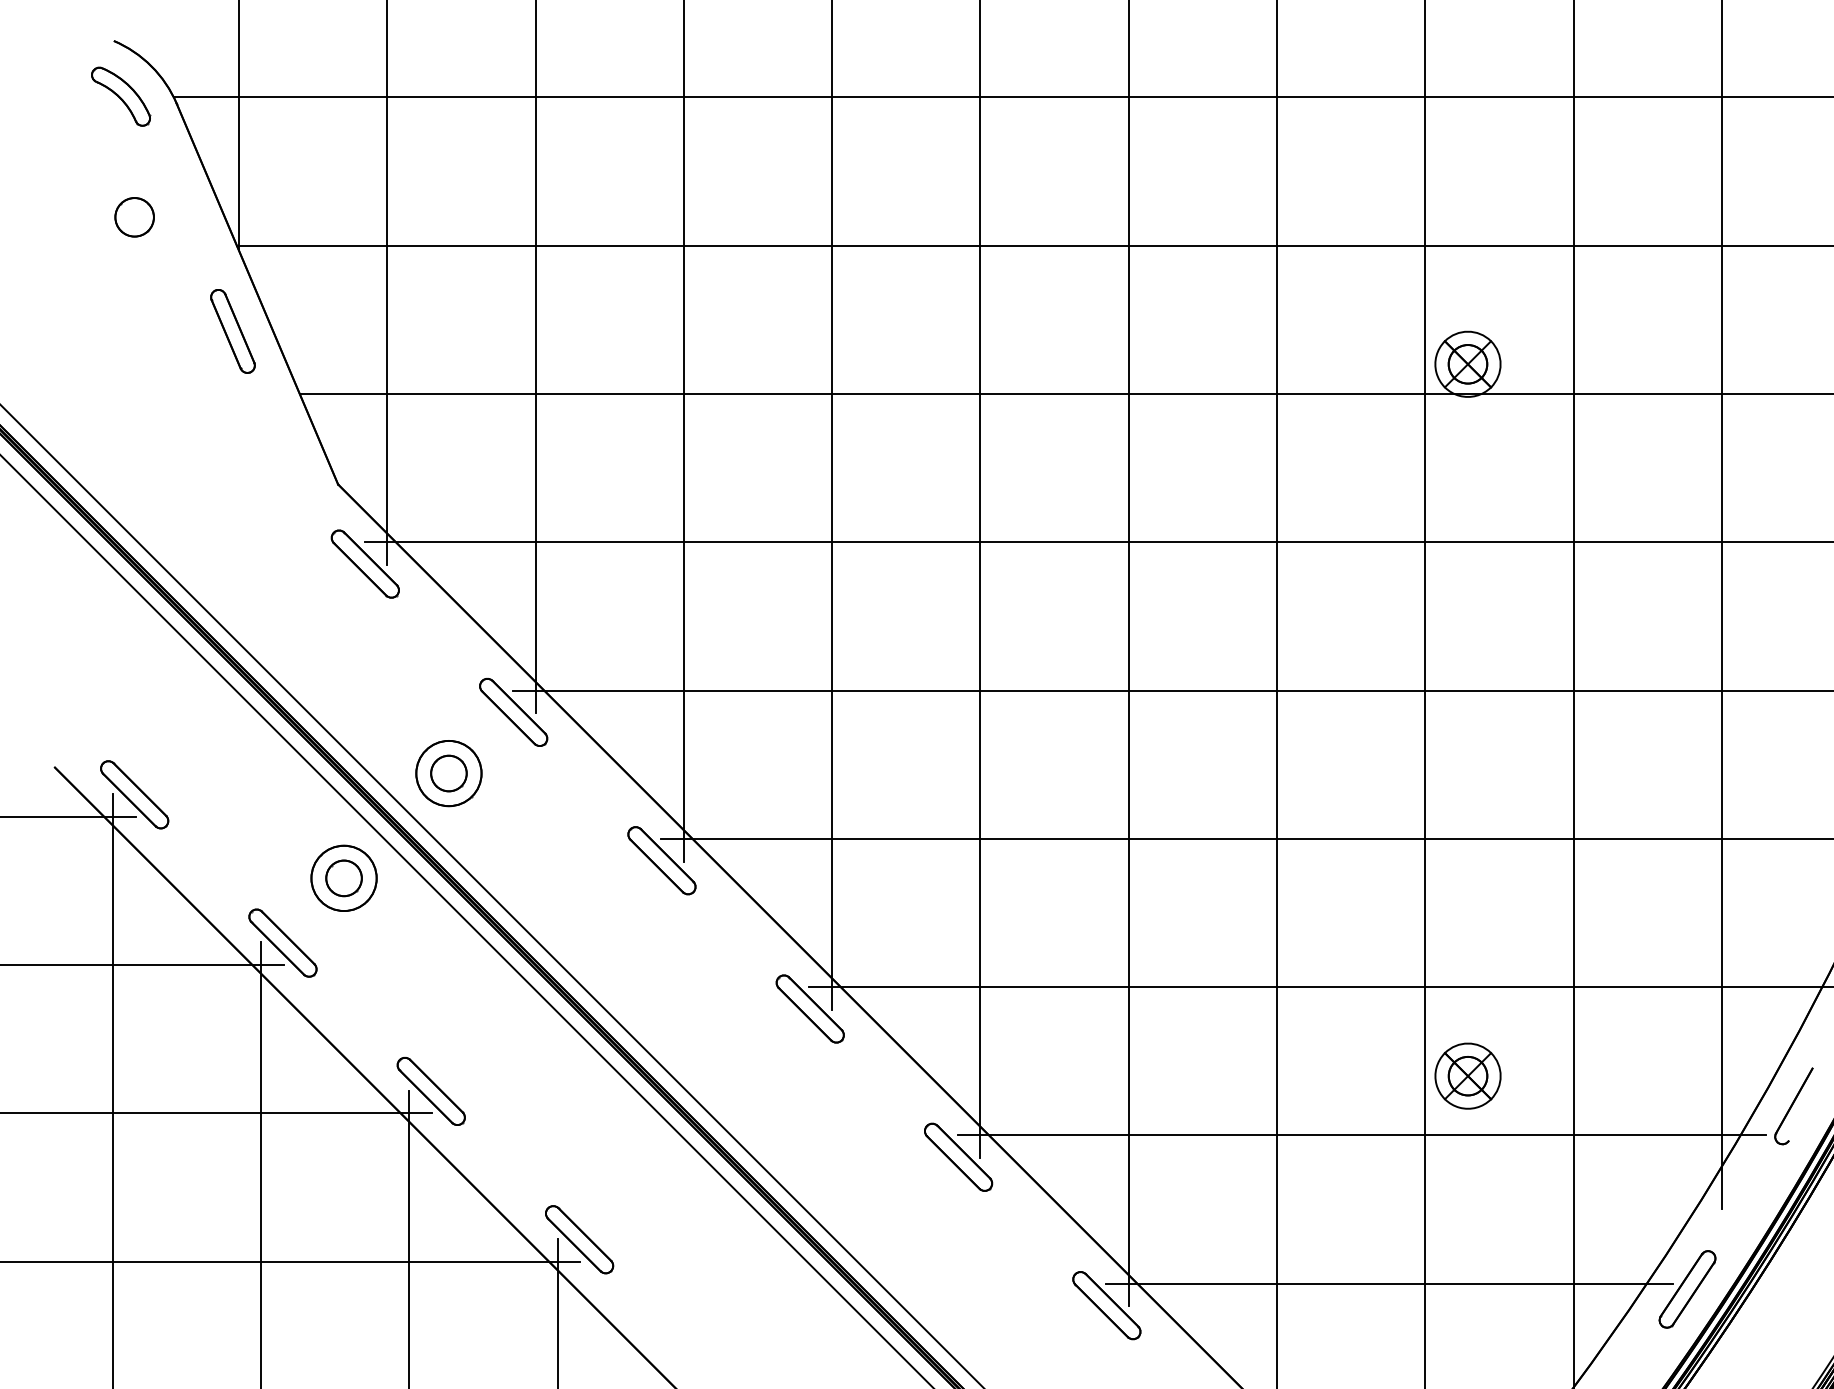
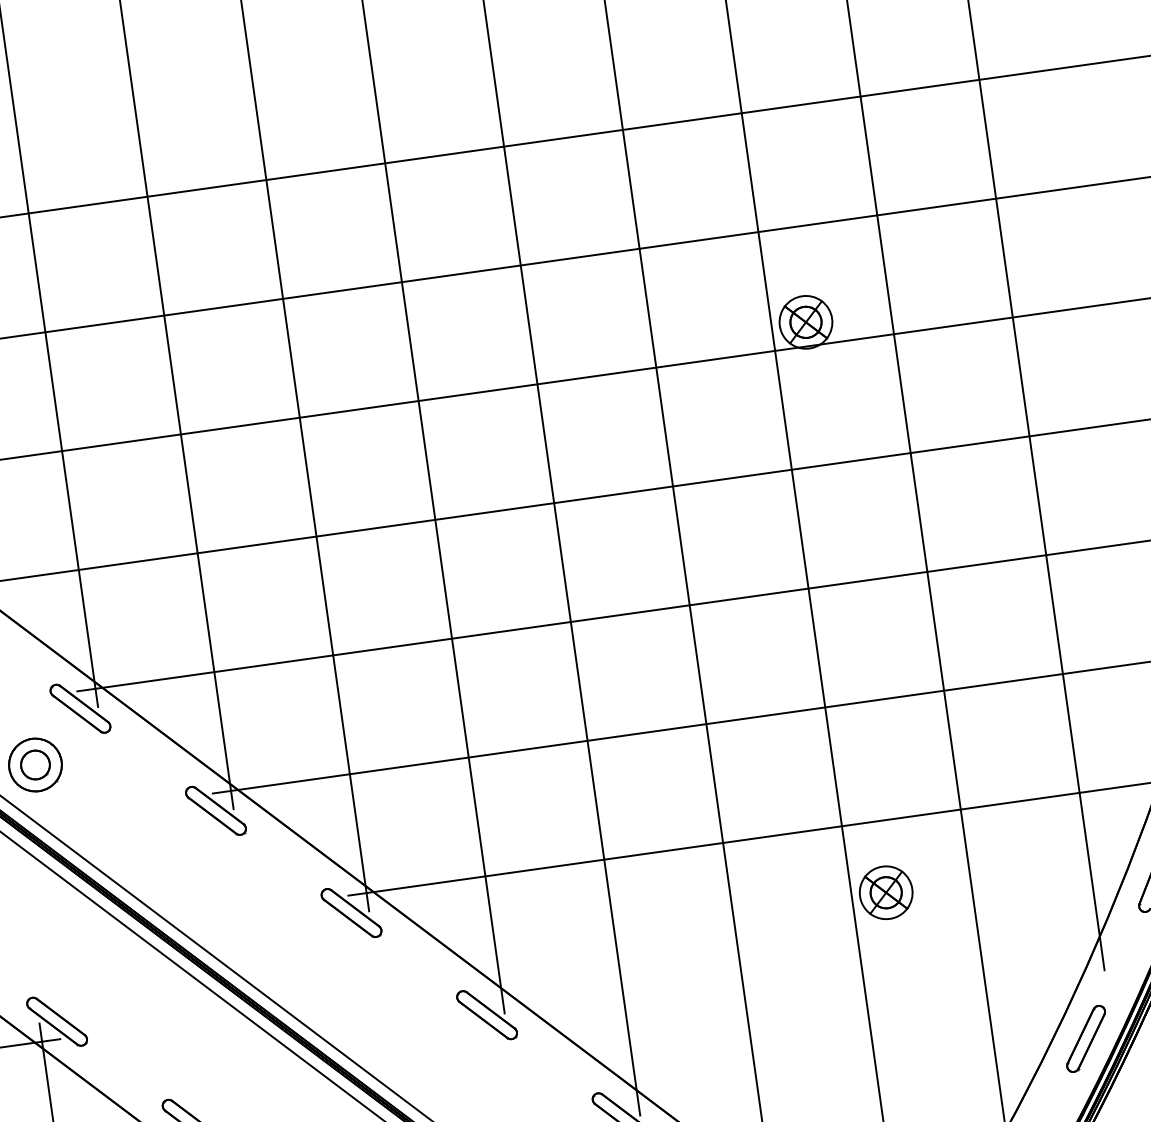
line: (1361, 1135) -> (807, 952), removed
line: (1389, 1283) -> (846, 1067), removed

